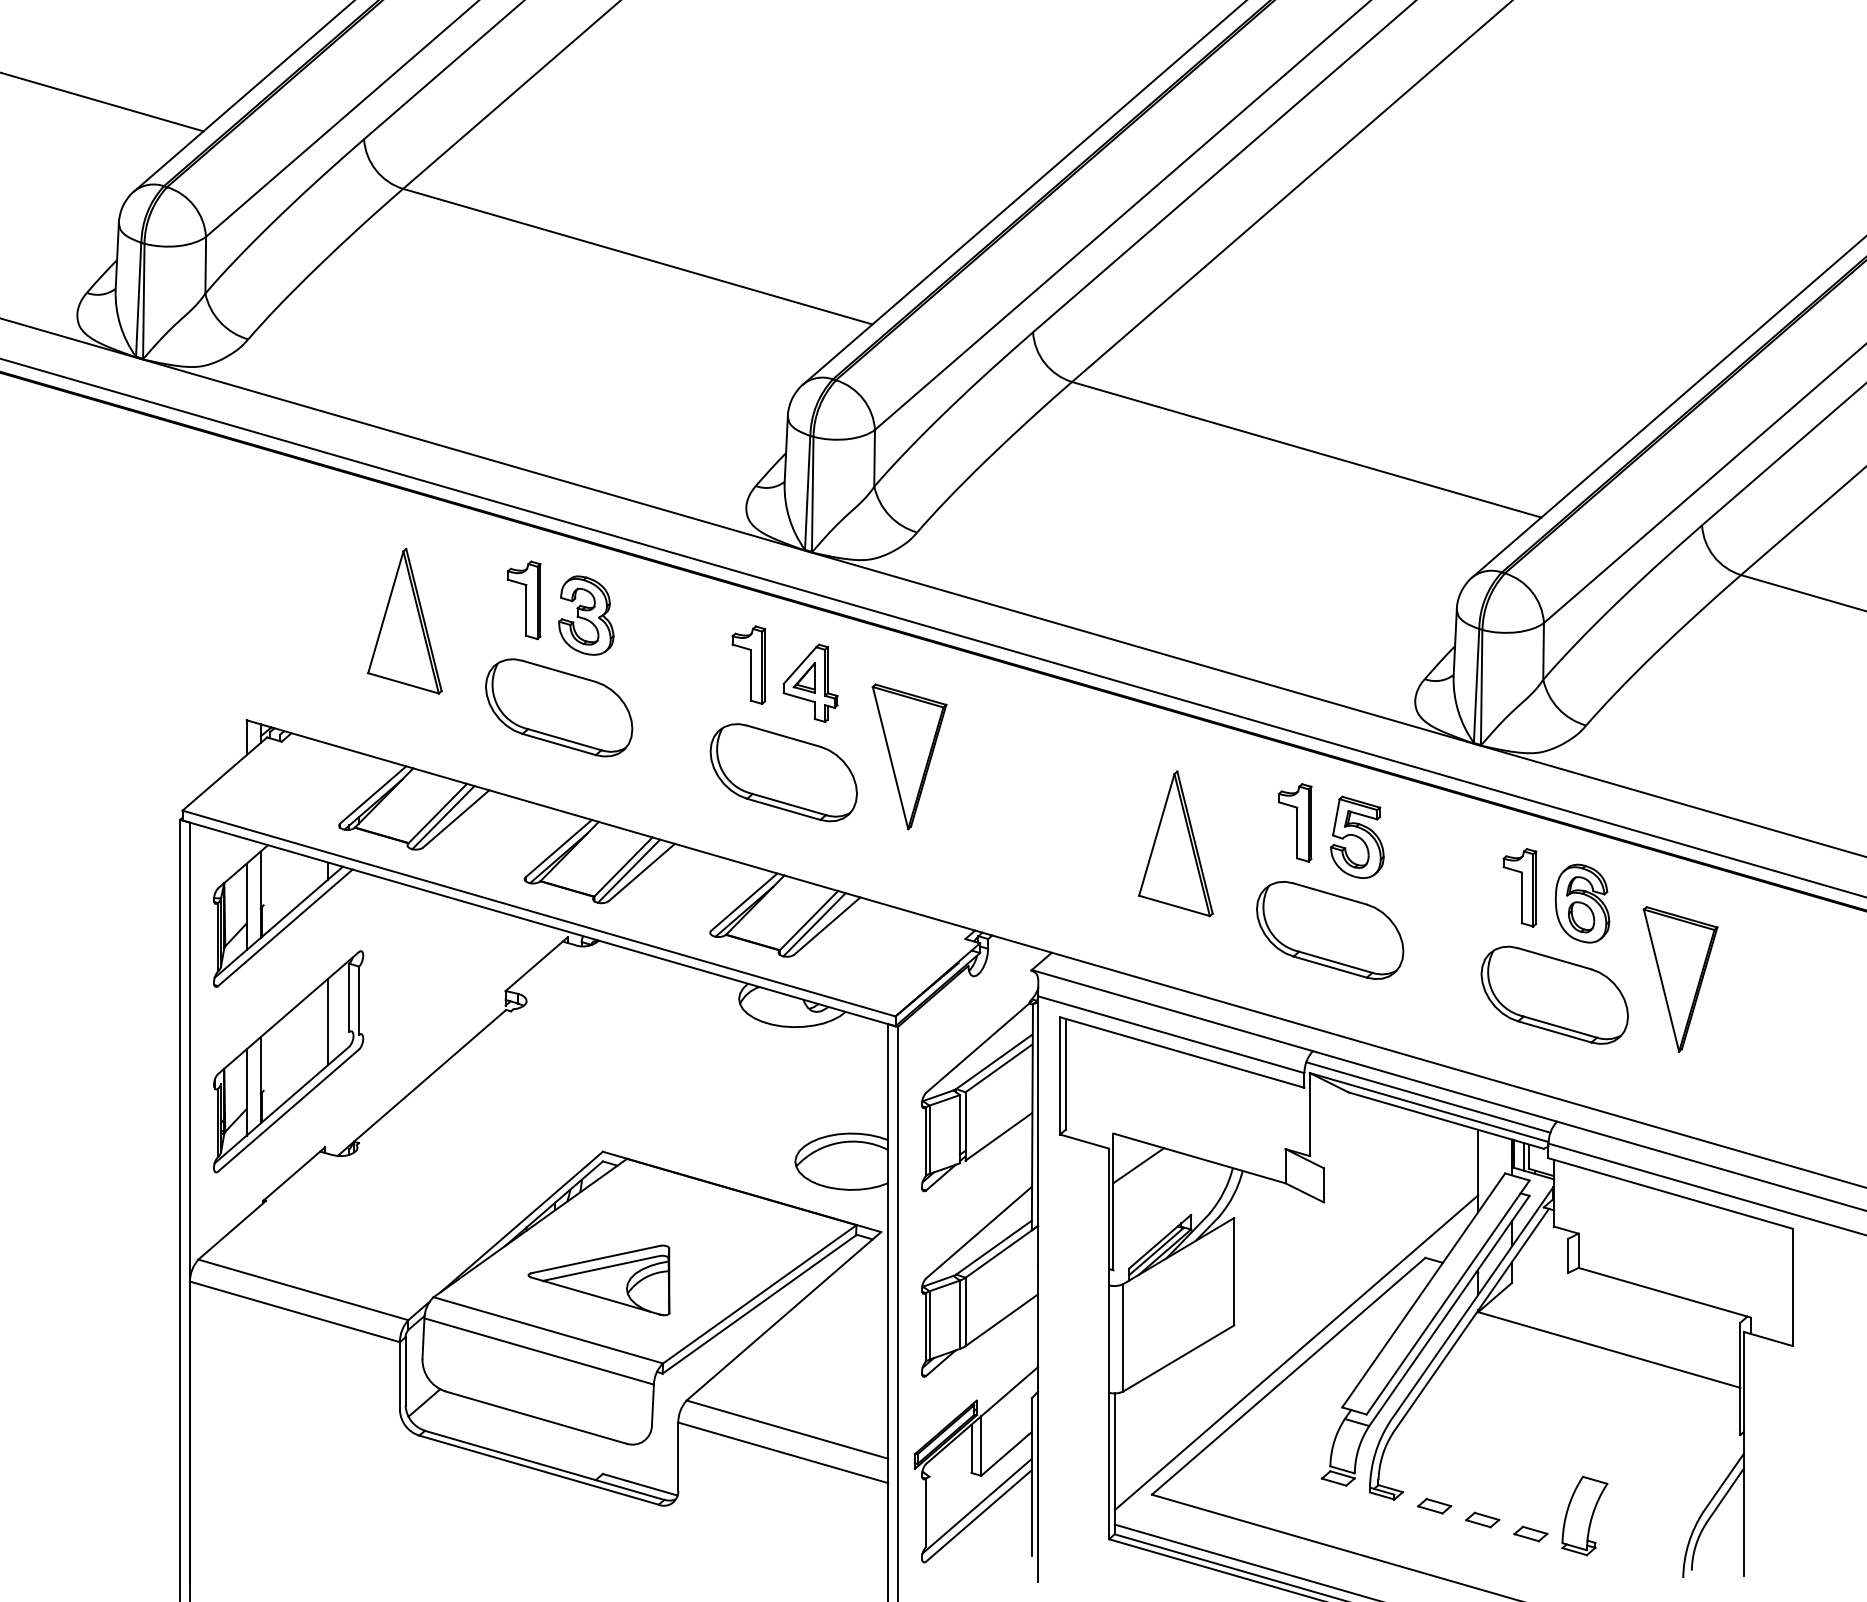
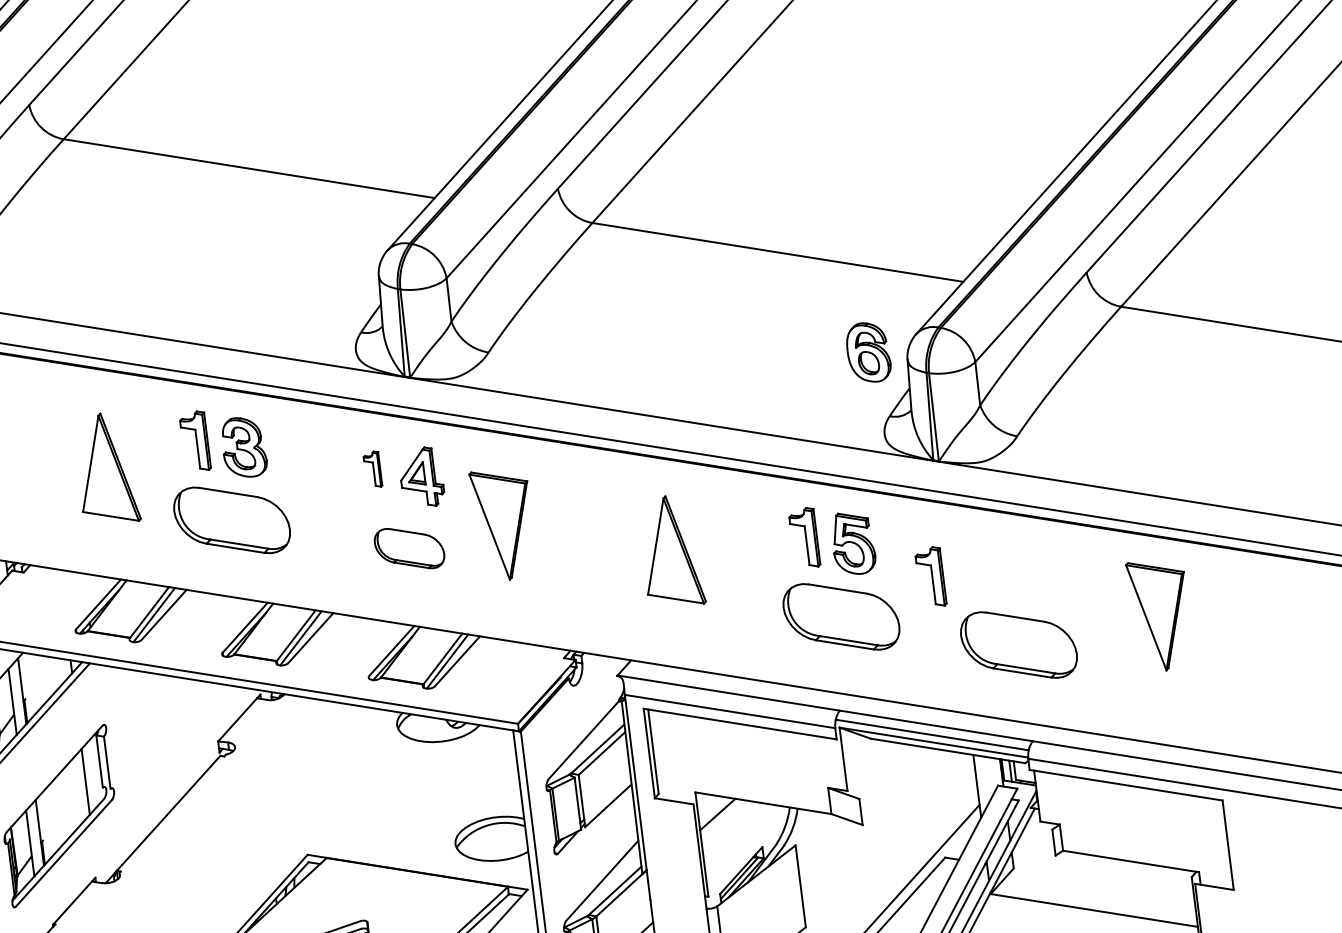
part: (748, 664) -> (372, 469), size x0.6
part: (783, 772) -> (409, 548), size x0.6
part: (1175, 843) -> (670, 551), moved
part: (1519, 887) -> (930, 577), moved
part: (1582, 903) -> (868, 352), moved
part: (1680, 979) -> (1160, 615), moved

